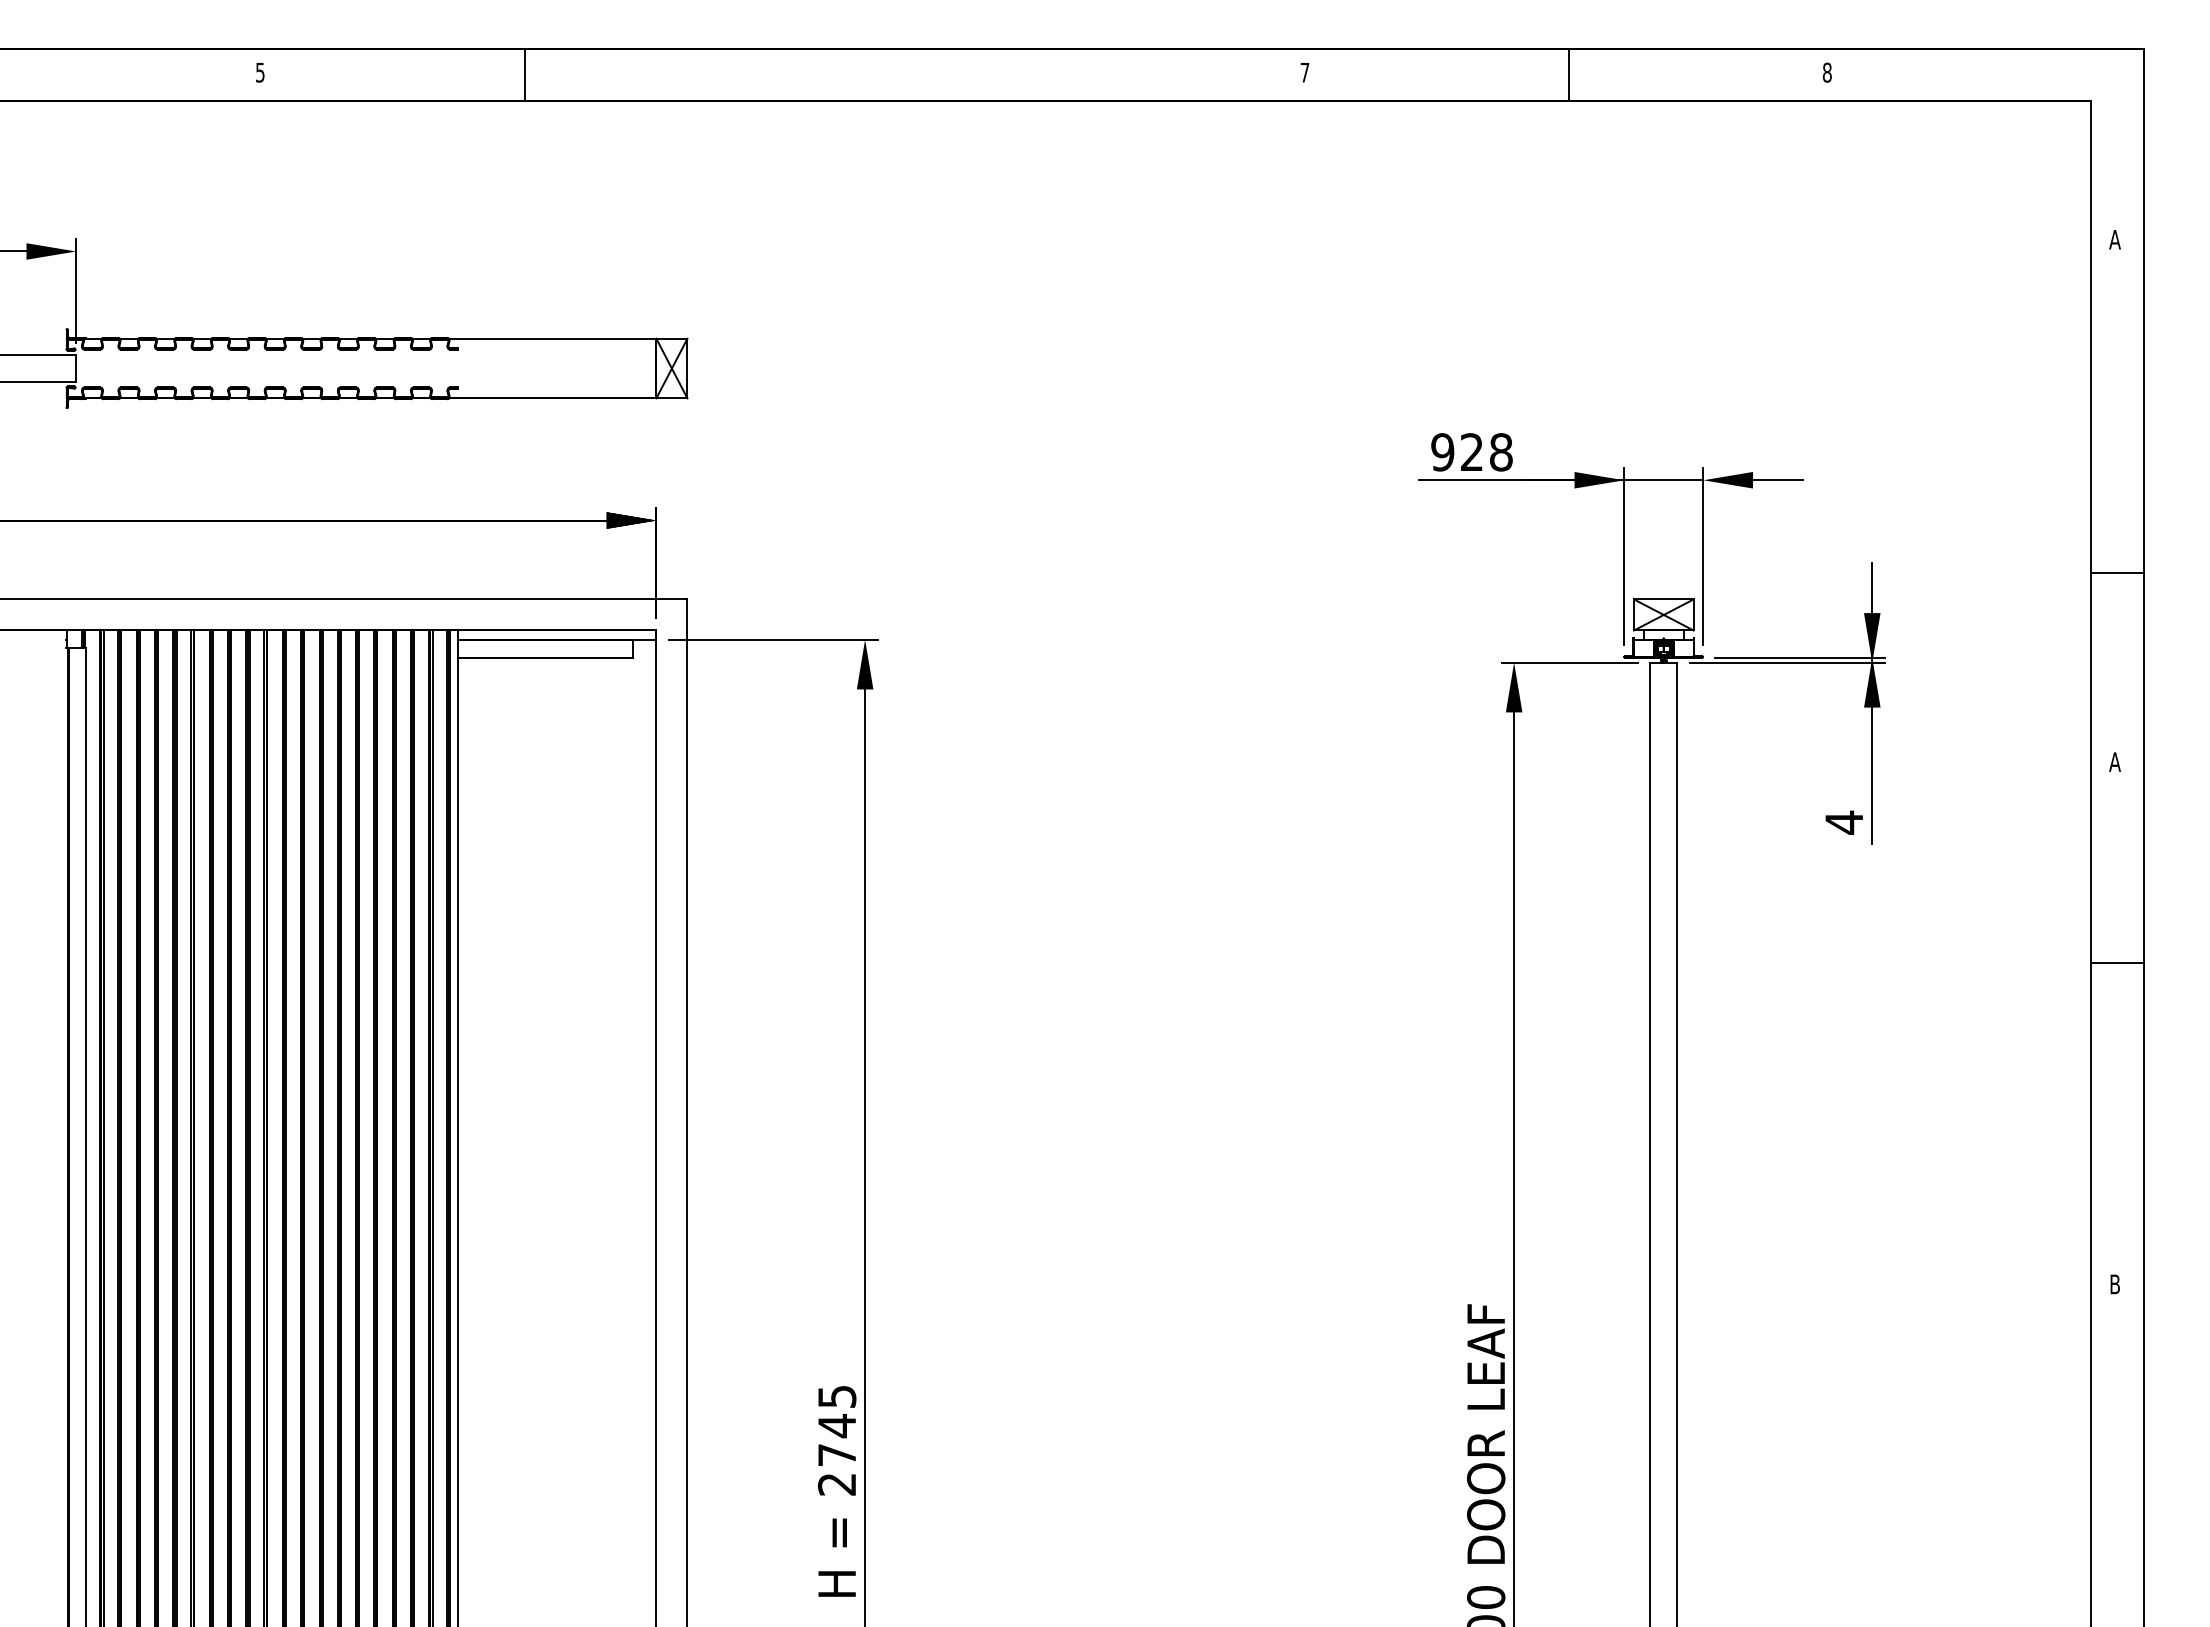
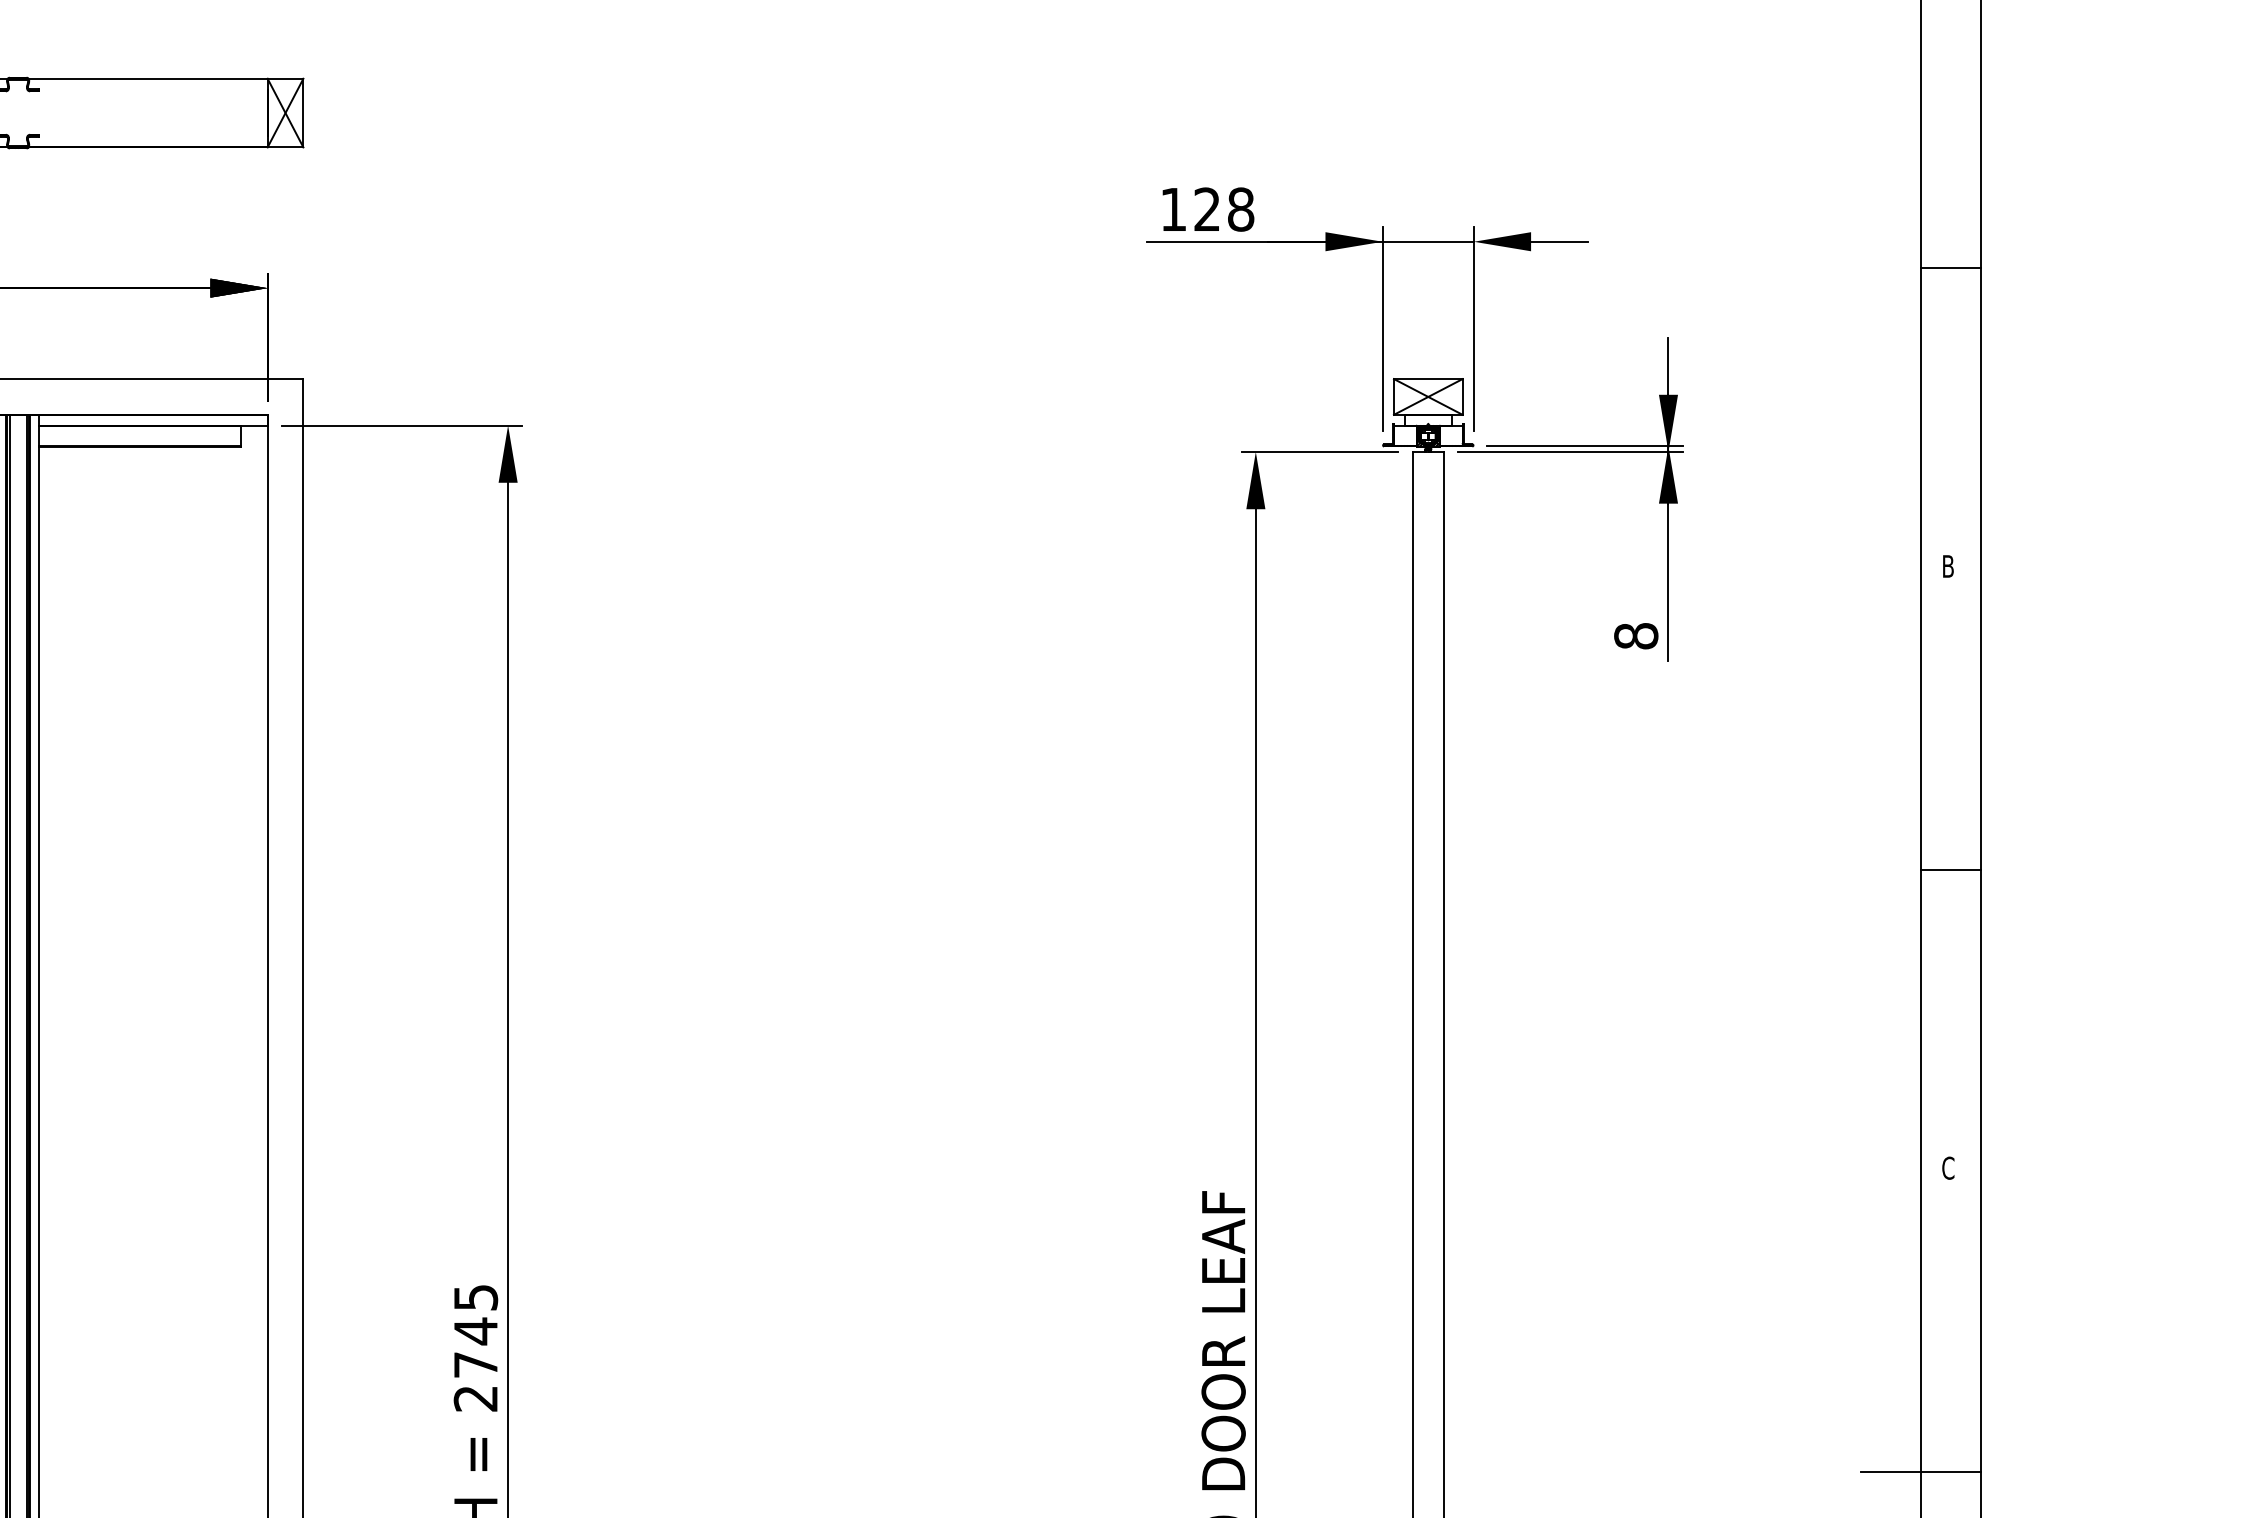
text: (1442, 452) -> (1173, 209), 928 -> 128
line: (2117, 573) -> (1950, 268), moved
text: (2114, 761) -> (1947, 565), A -> B
text: (1844, 822) -> (1636, 636), 4 -> 8
line: (2117, 962) -> (1950, 869), moved
text: (2115, 1284) -> (1948, 1168), B -> C
line: (2091, 1548) -> (1921, 1472), added

